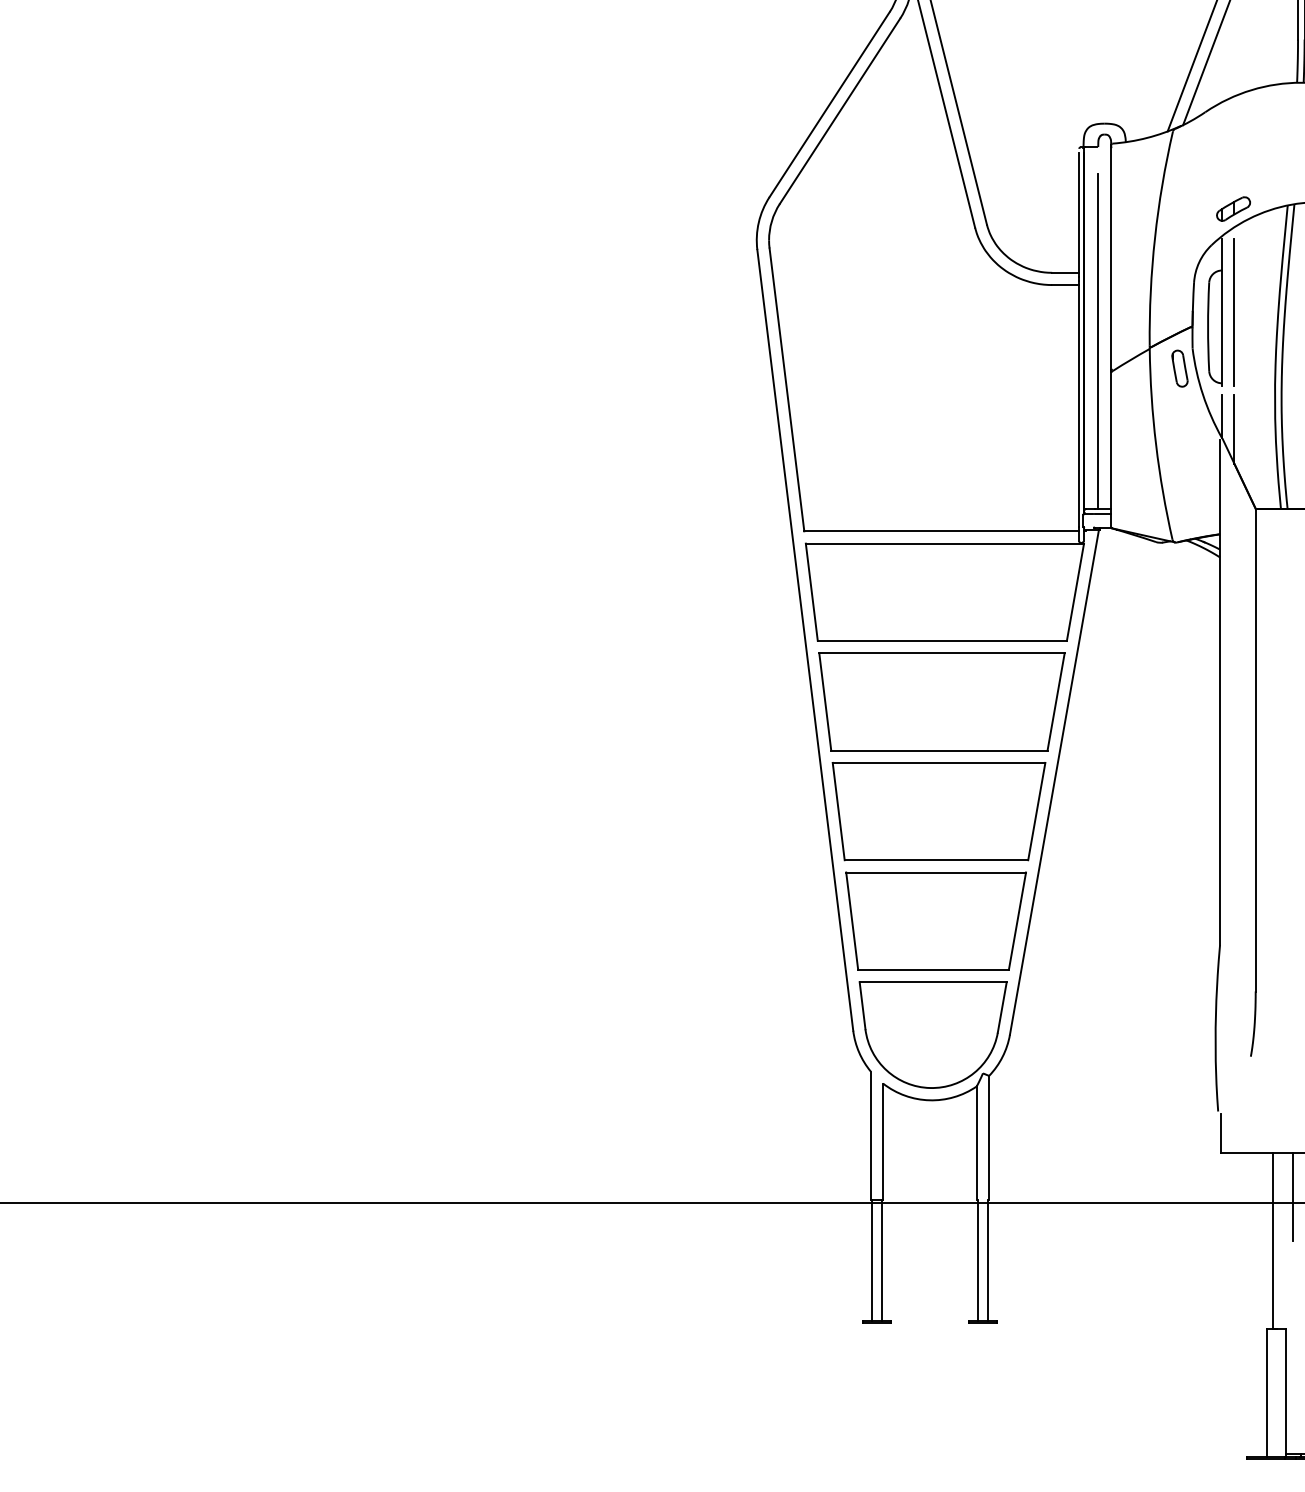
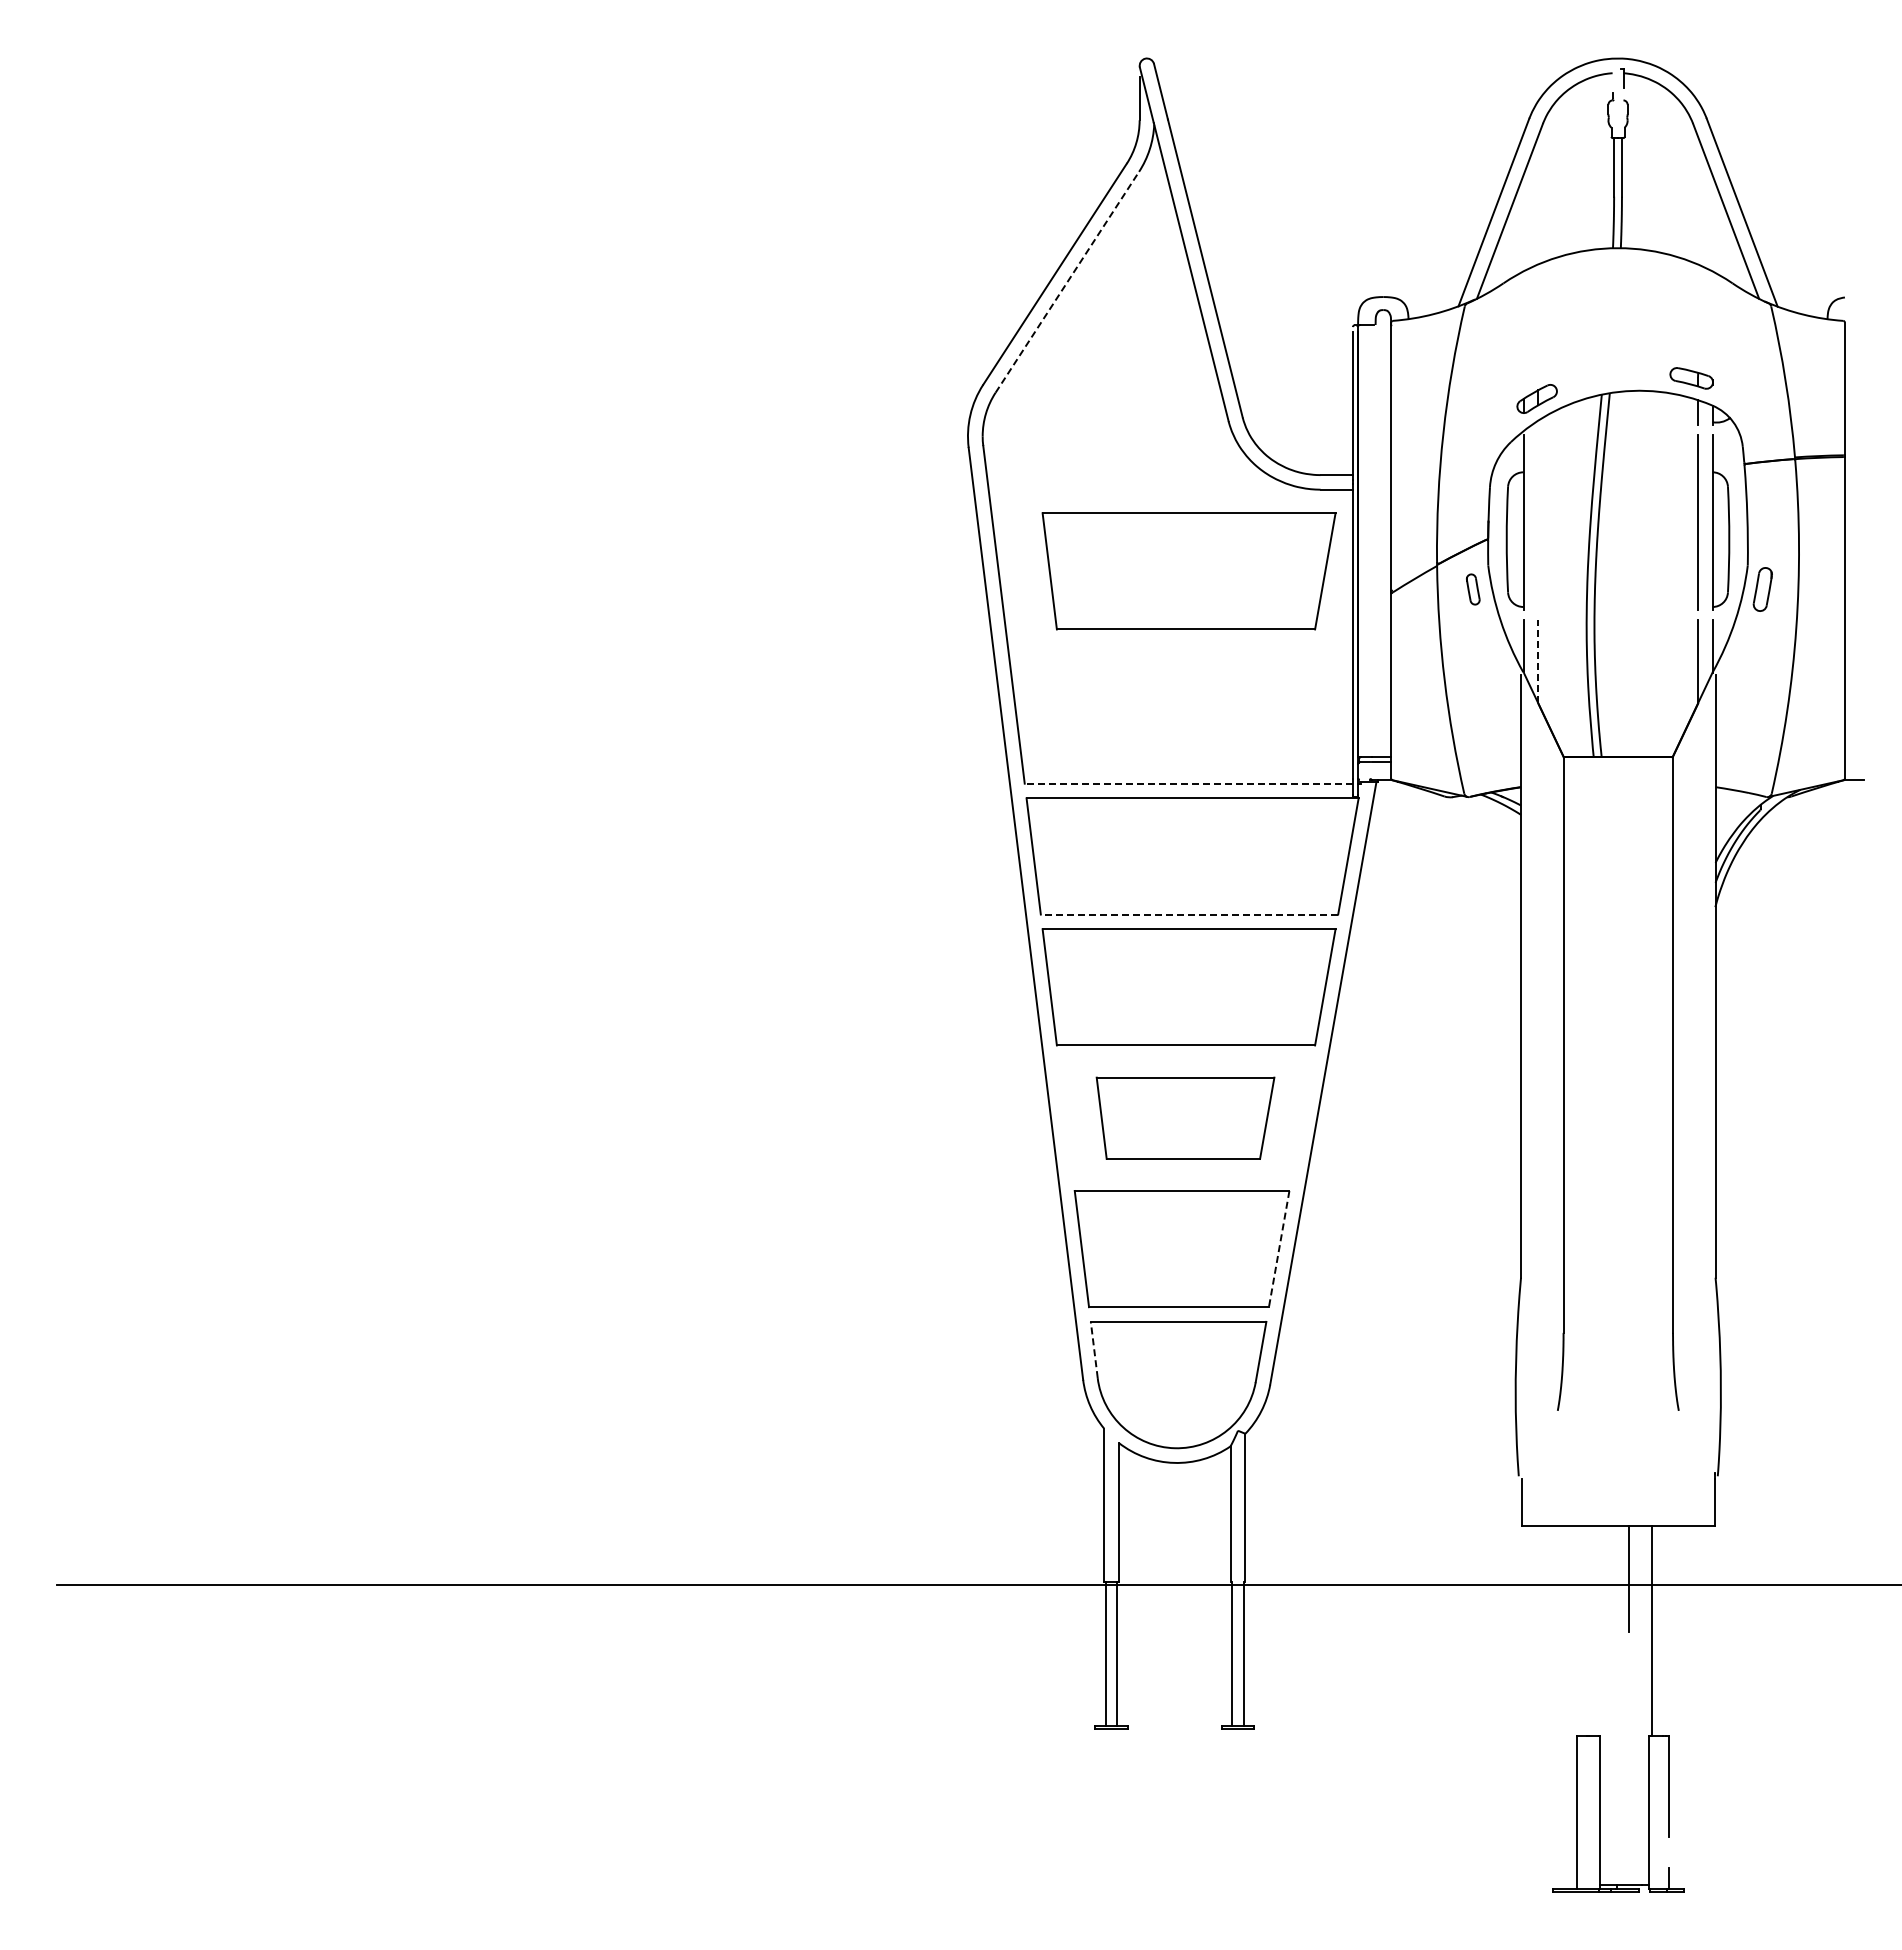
line: (840, 111) -> (1067, 282), solid -> dashed
line: (1234, 312) -> (1538, 522), removed
line: (1098, 341) -> (1375, 557), removed
part: (941, 353) -> (1188, 571), added
part: (1180, 368) -> (1473, 589), size x0.7
line: (1234, 428) -> (1538, 661), solid -> dashed
line: (941, 531) -> (1188, 783), solid -> dashed
line: (942, 640) -> (1189, 914), solid -> dashed
part: (938, 811) -> (1185, 1118), size x0.7
line: (1017, 921) -> (1279, 1249), solid -> dashed
line: (862, 1005) -> (1094, 1349), solid -> dashed
line: (1292, 1197) -> (1607, 1578), removed
line: (1273, 1241) -> (1584, 1631), removed

